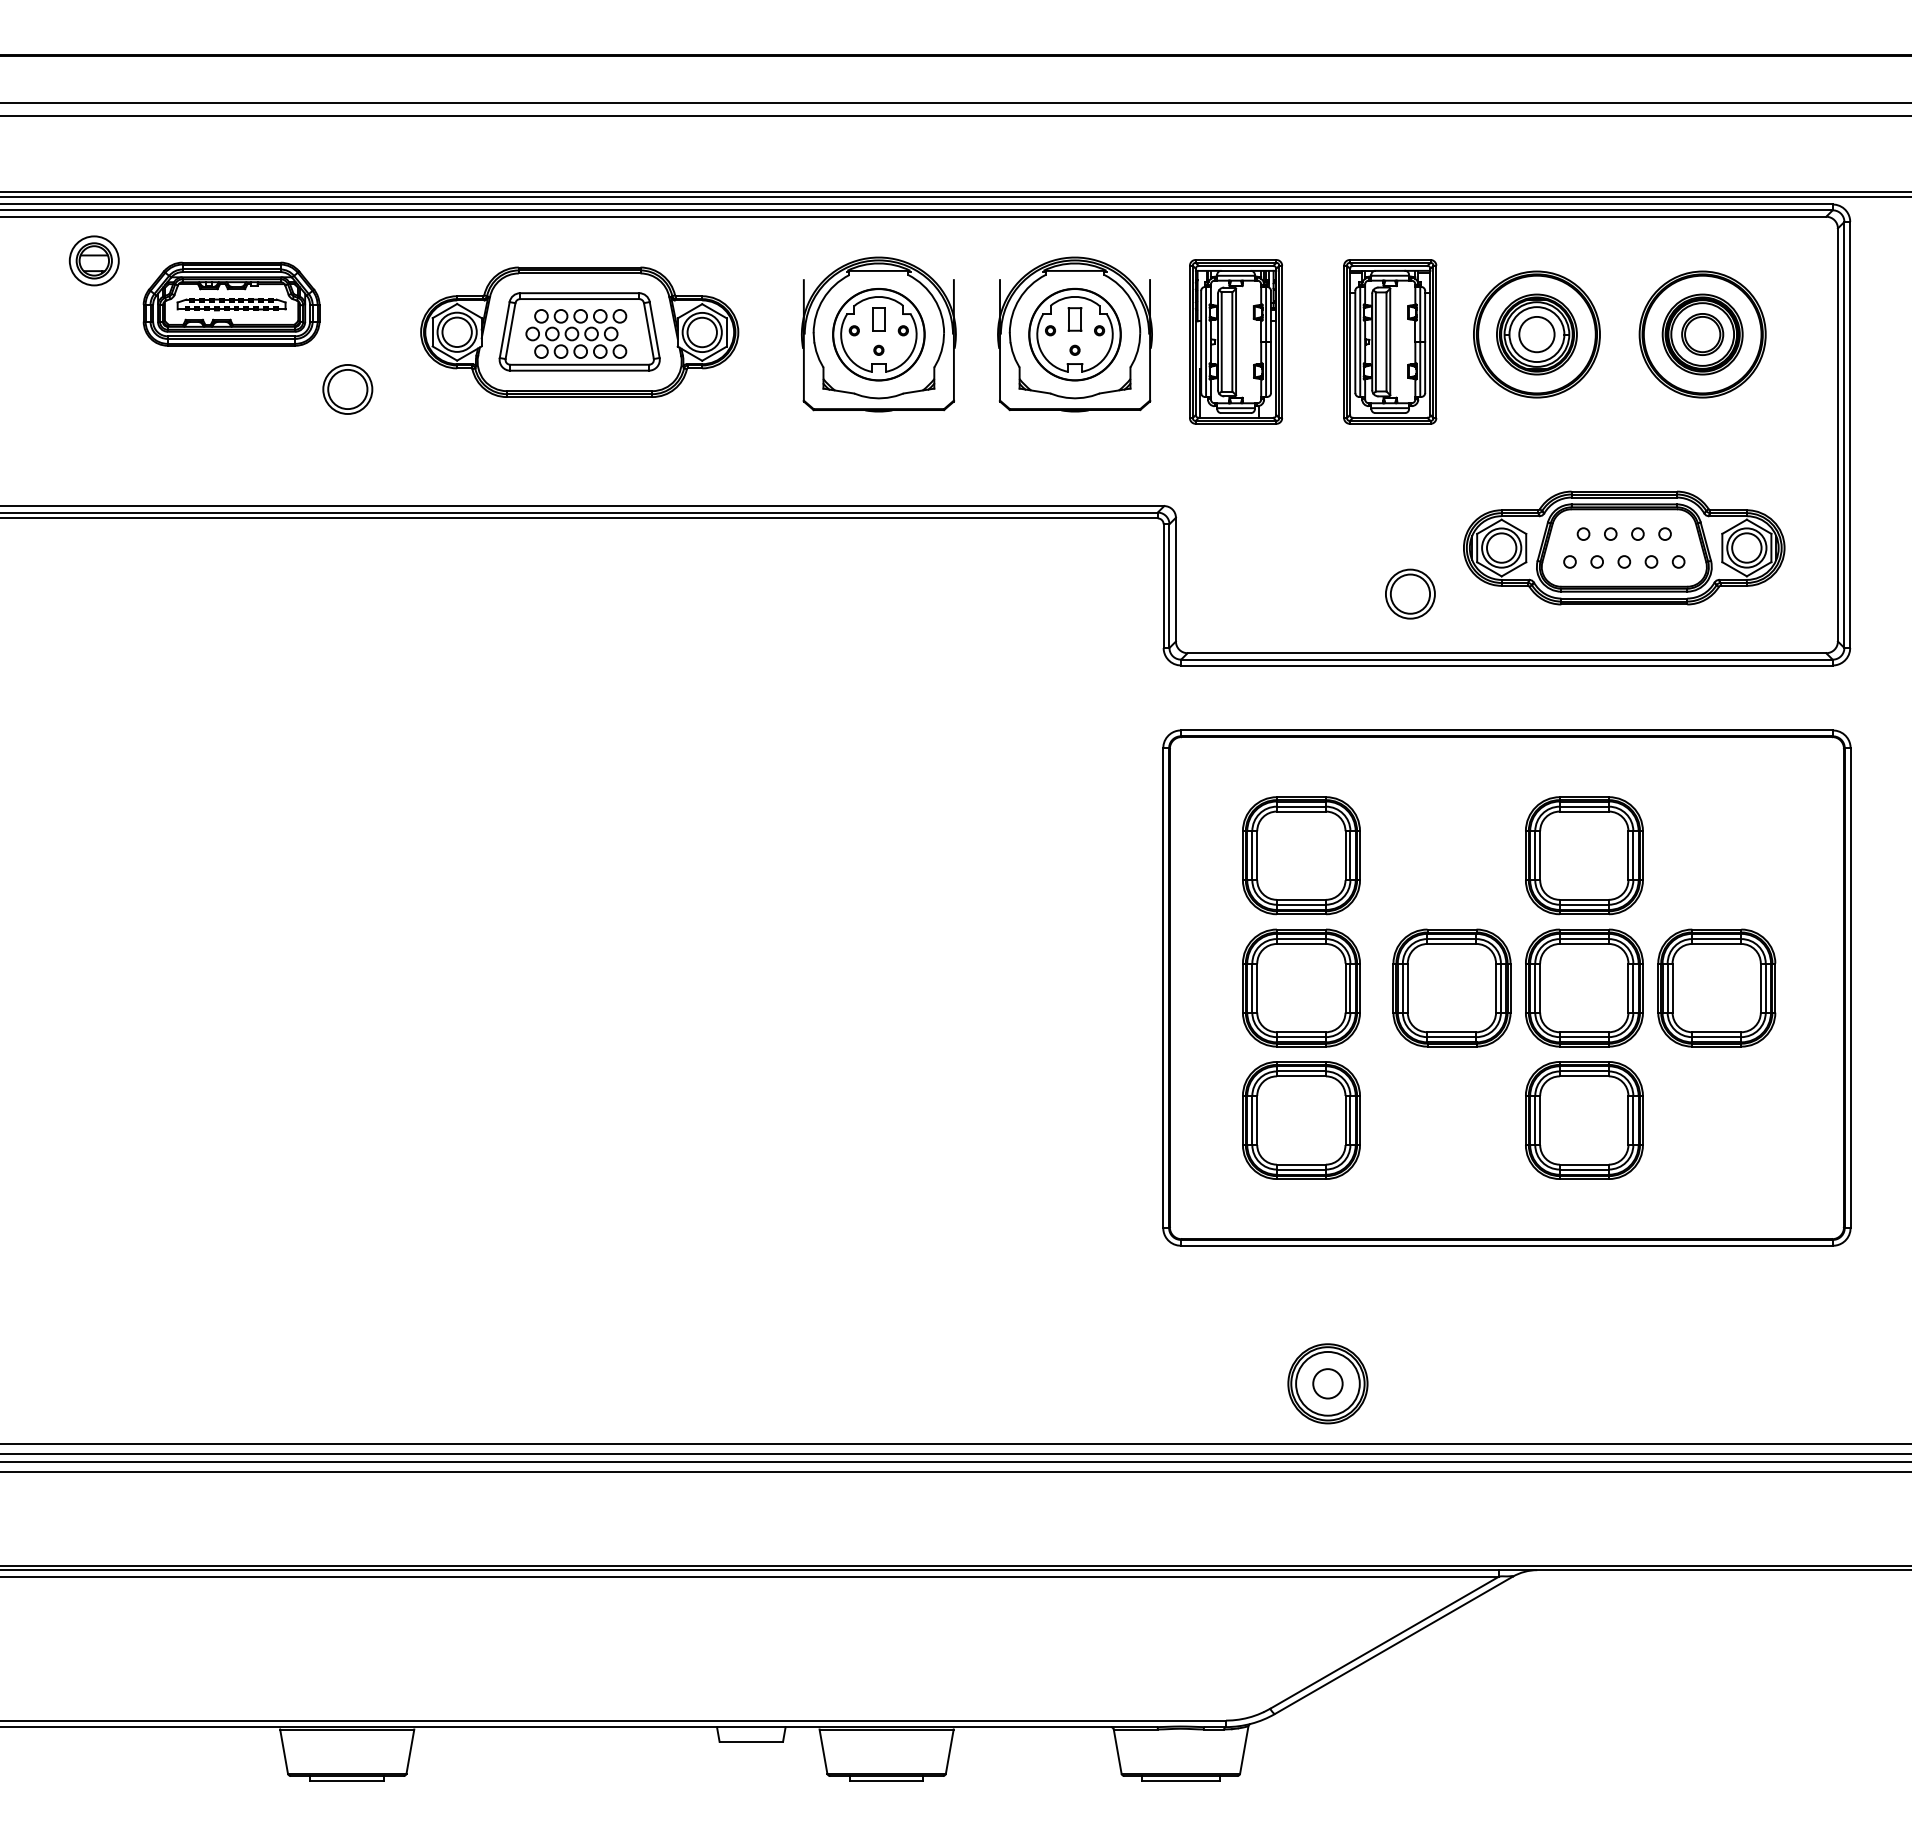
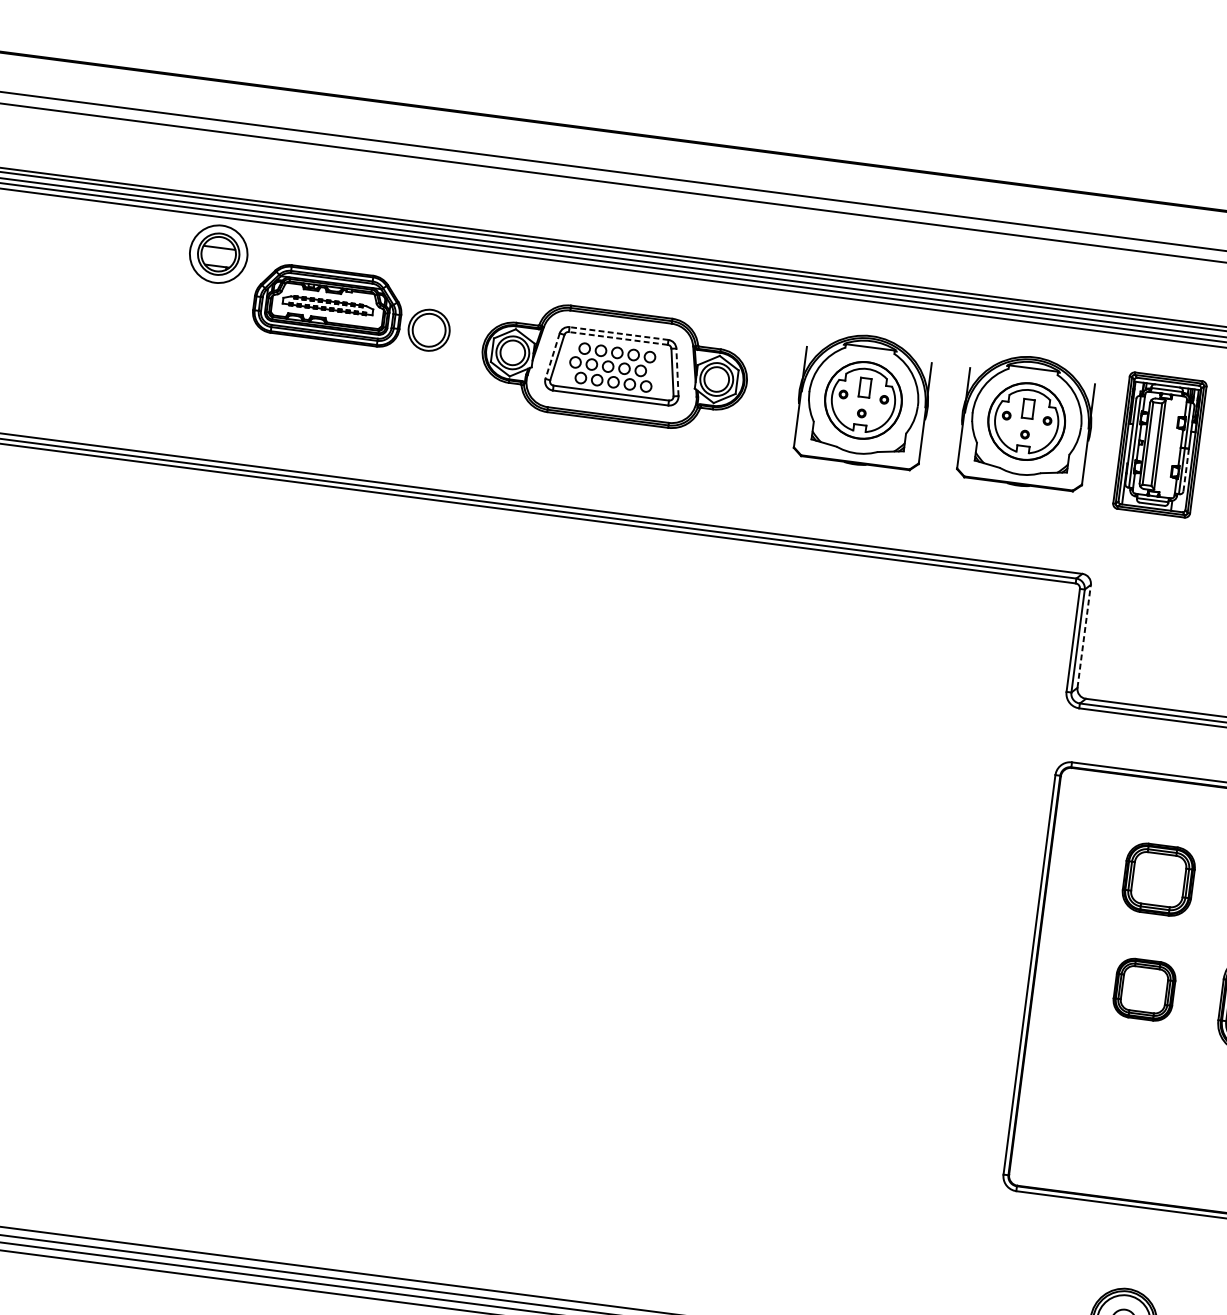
part: (93, 260) -> (217, 253), size x1.4
line: (579, 293) -> (618, 333), solid -> dashed
line: (579, 299) -> (618, 338), solid -> dashed
line: (654, 329) -> (677, 371), solid -> dashed
line: (504, 330) -> (552, 356), solid -> dashed
line: (1270, 367) -> (1185, 470), solid -> dashed
part: (347, 389) -> (428, 330), moved
line: (1175, 579) -> (1083, 636), solid -> dashed
part: (1301, 855) -> (1158, 879), size x0.7
part: (1301, 987) -> (1144, 989), size x0.6
part: (1301, 1120) -> (1130, 1099), removed

